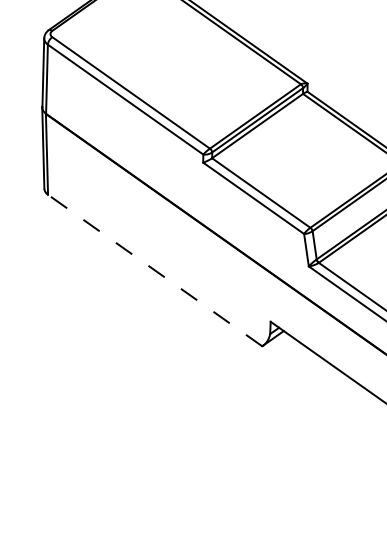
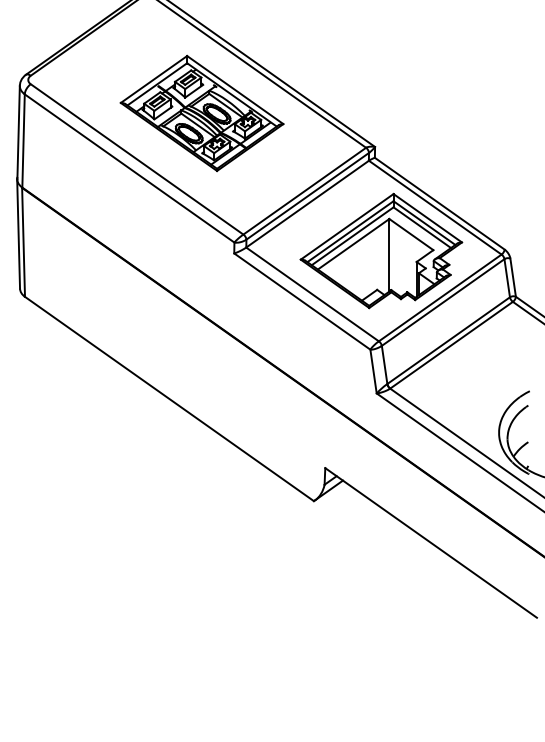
part: (178, 58) -> (201, 113), added
part: (312, 160) -> (381, 250), added
line: (155, 270) -> (169, 398), dashed -> solid

